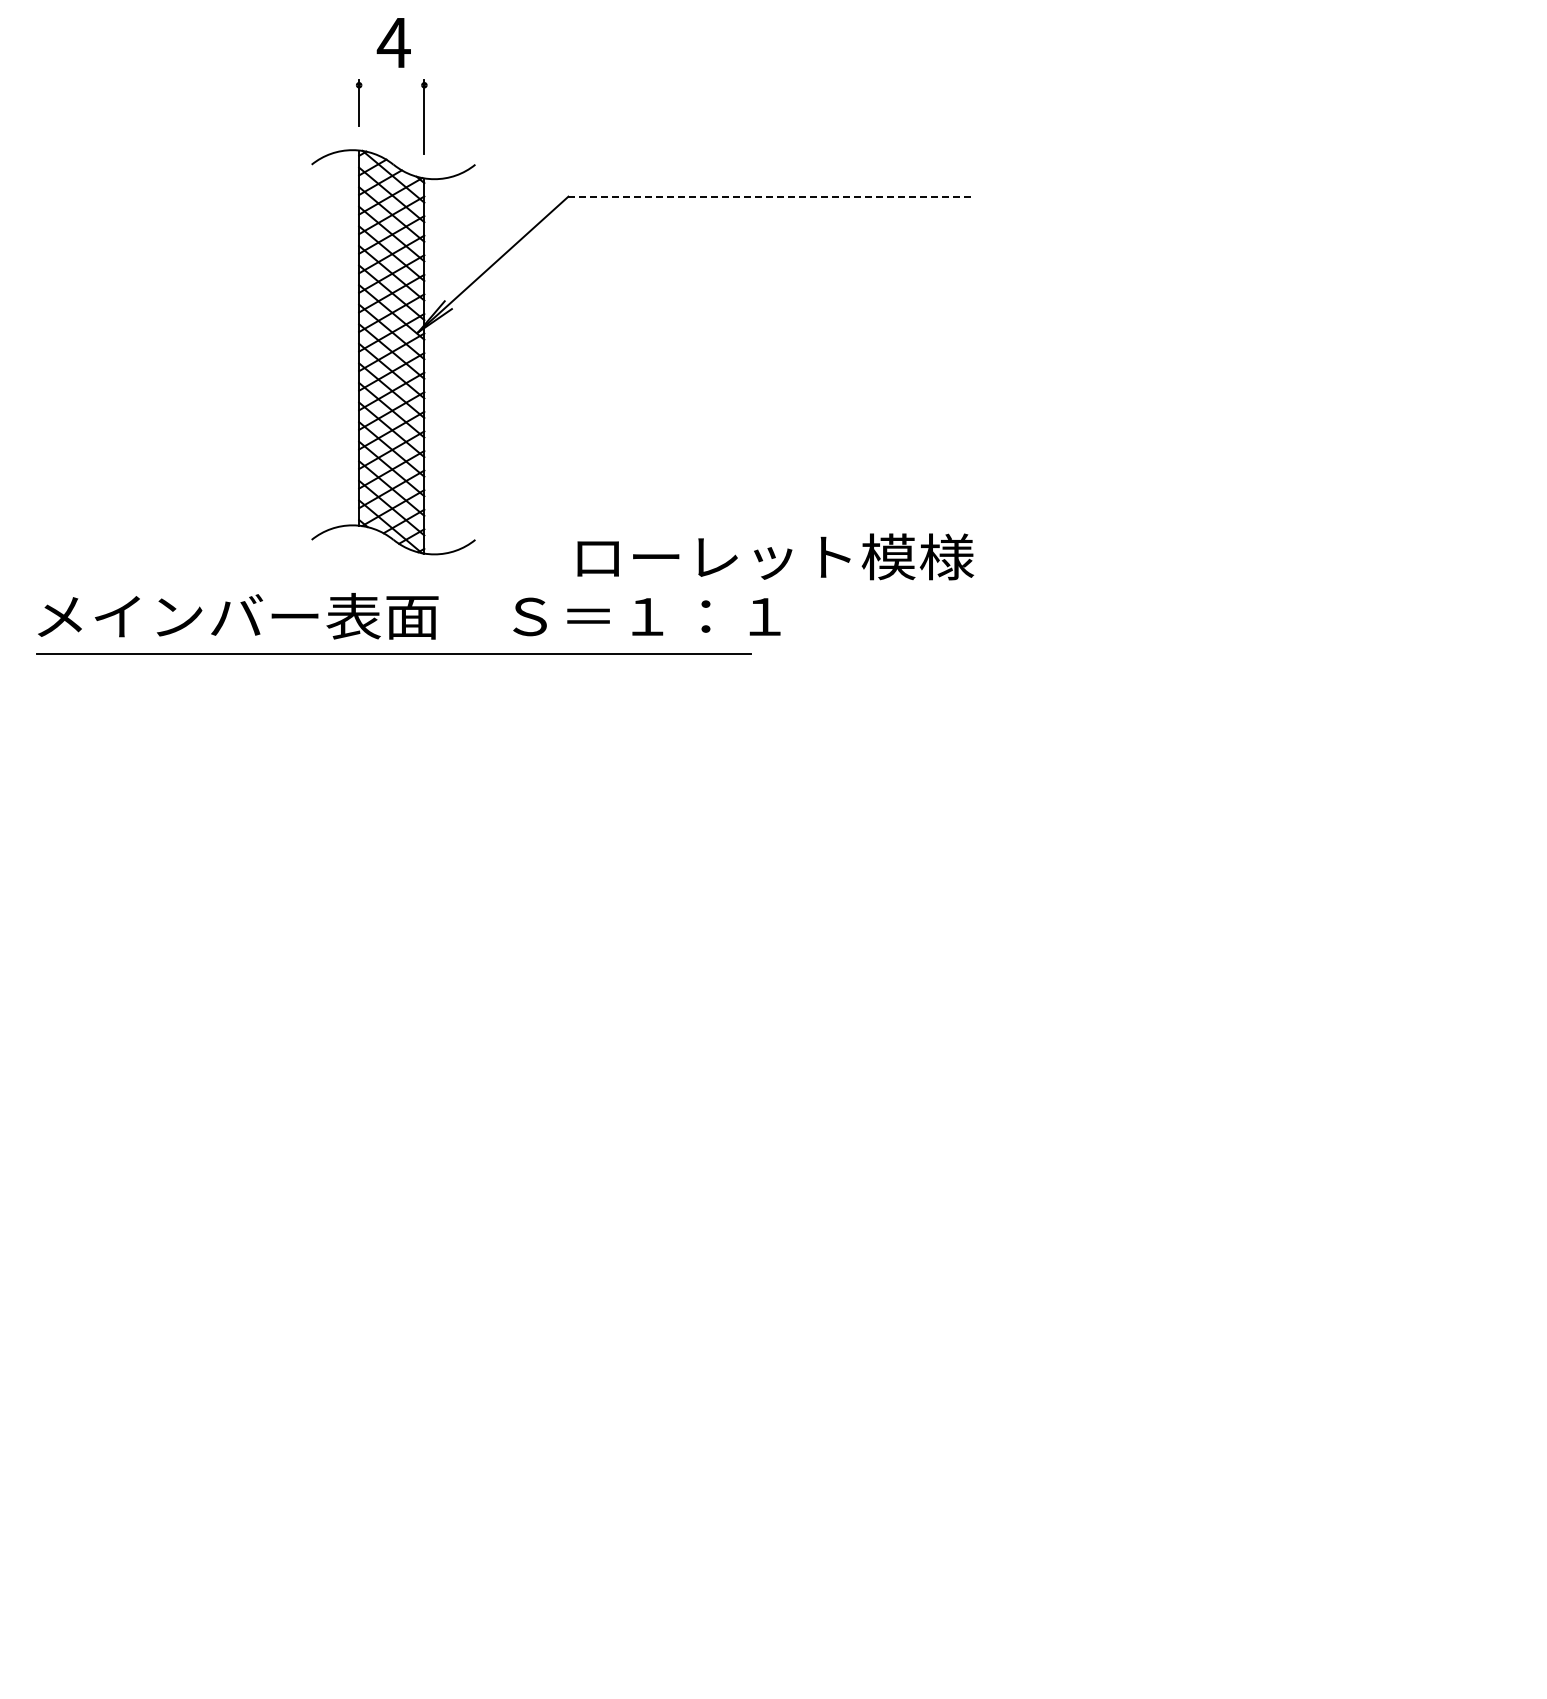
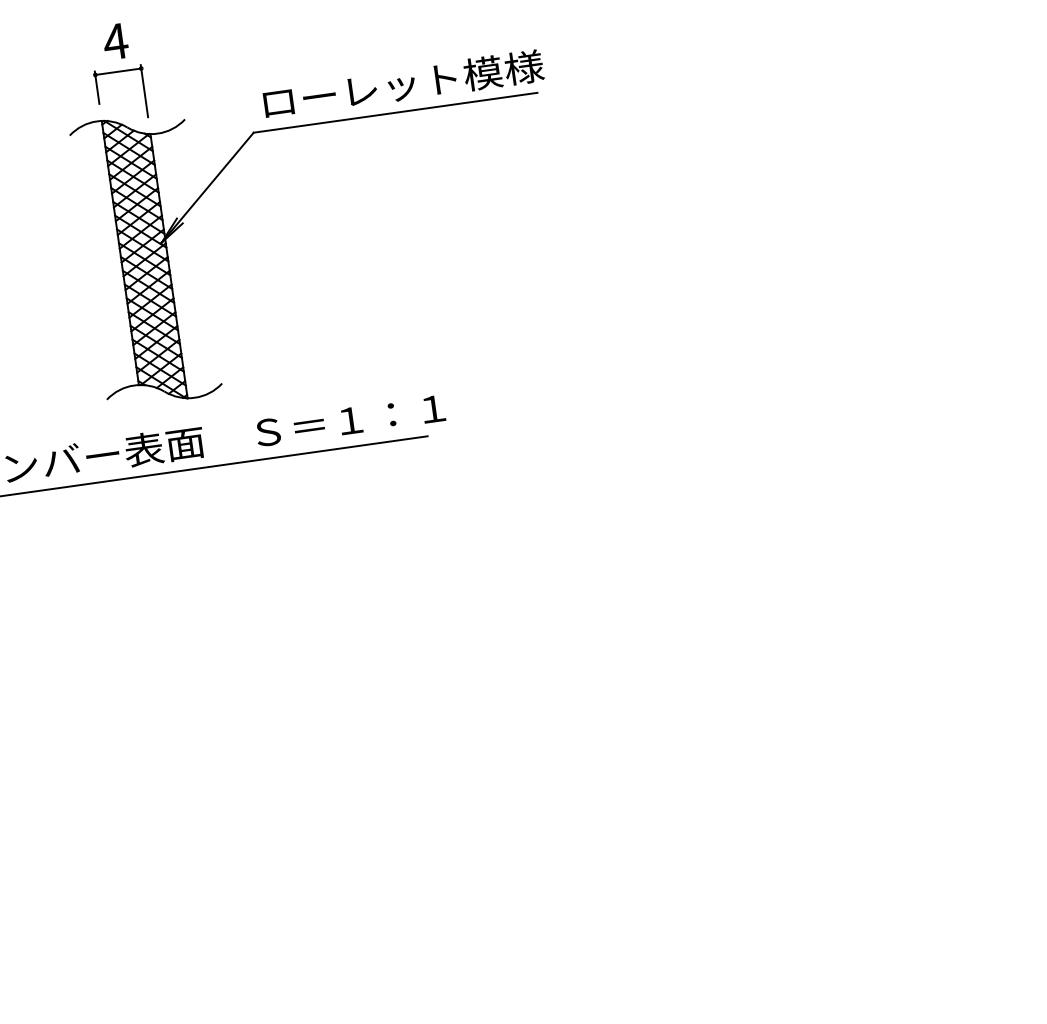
line: (391, 85) -> (118, 71), added
line: (769, 196) -> (395, 112), dashed -> solid
text: (775, 556) -> (403, 84), moved

